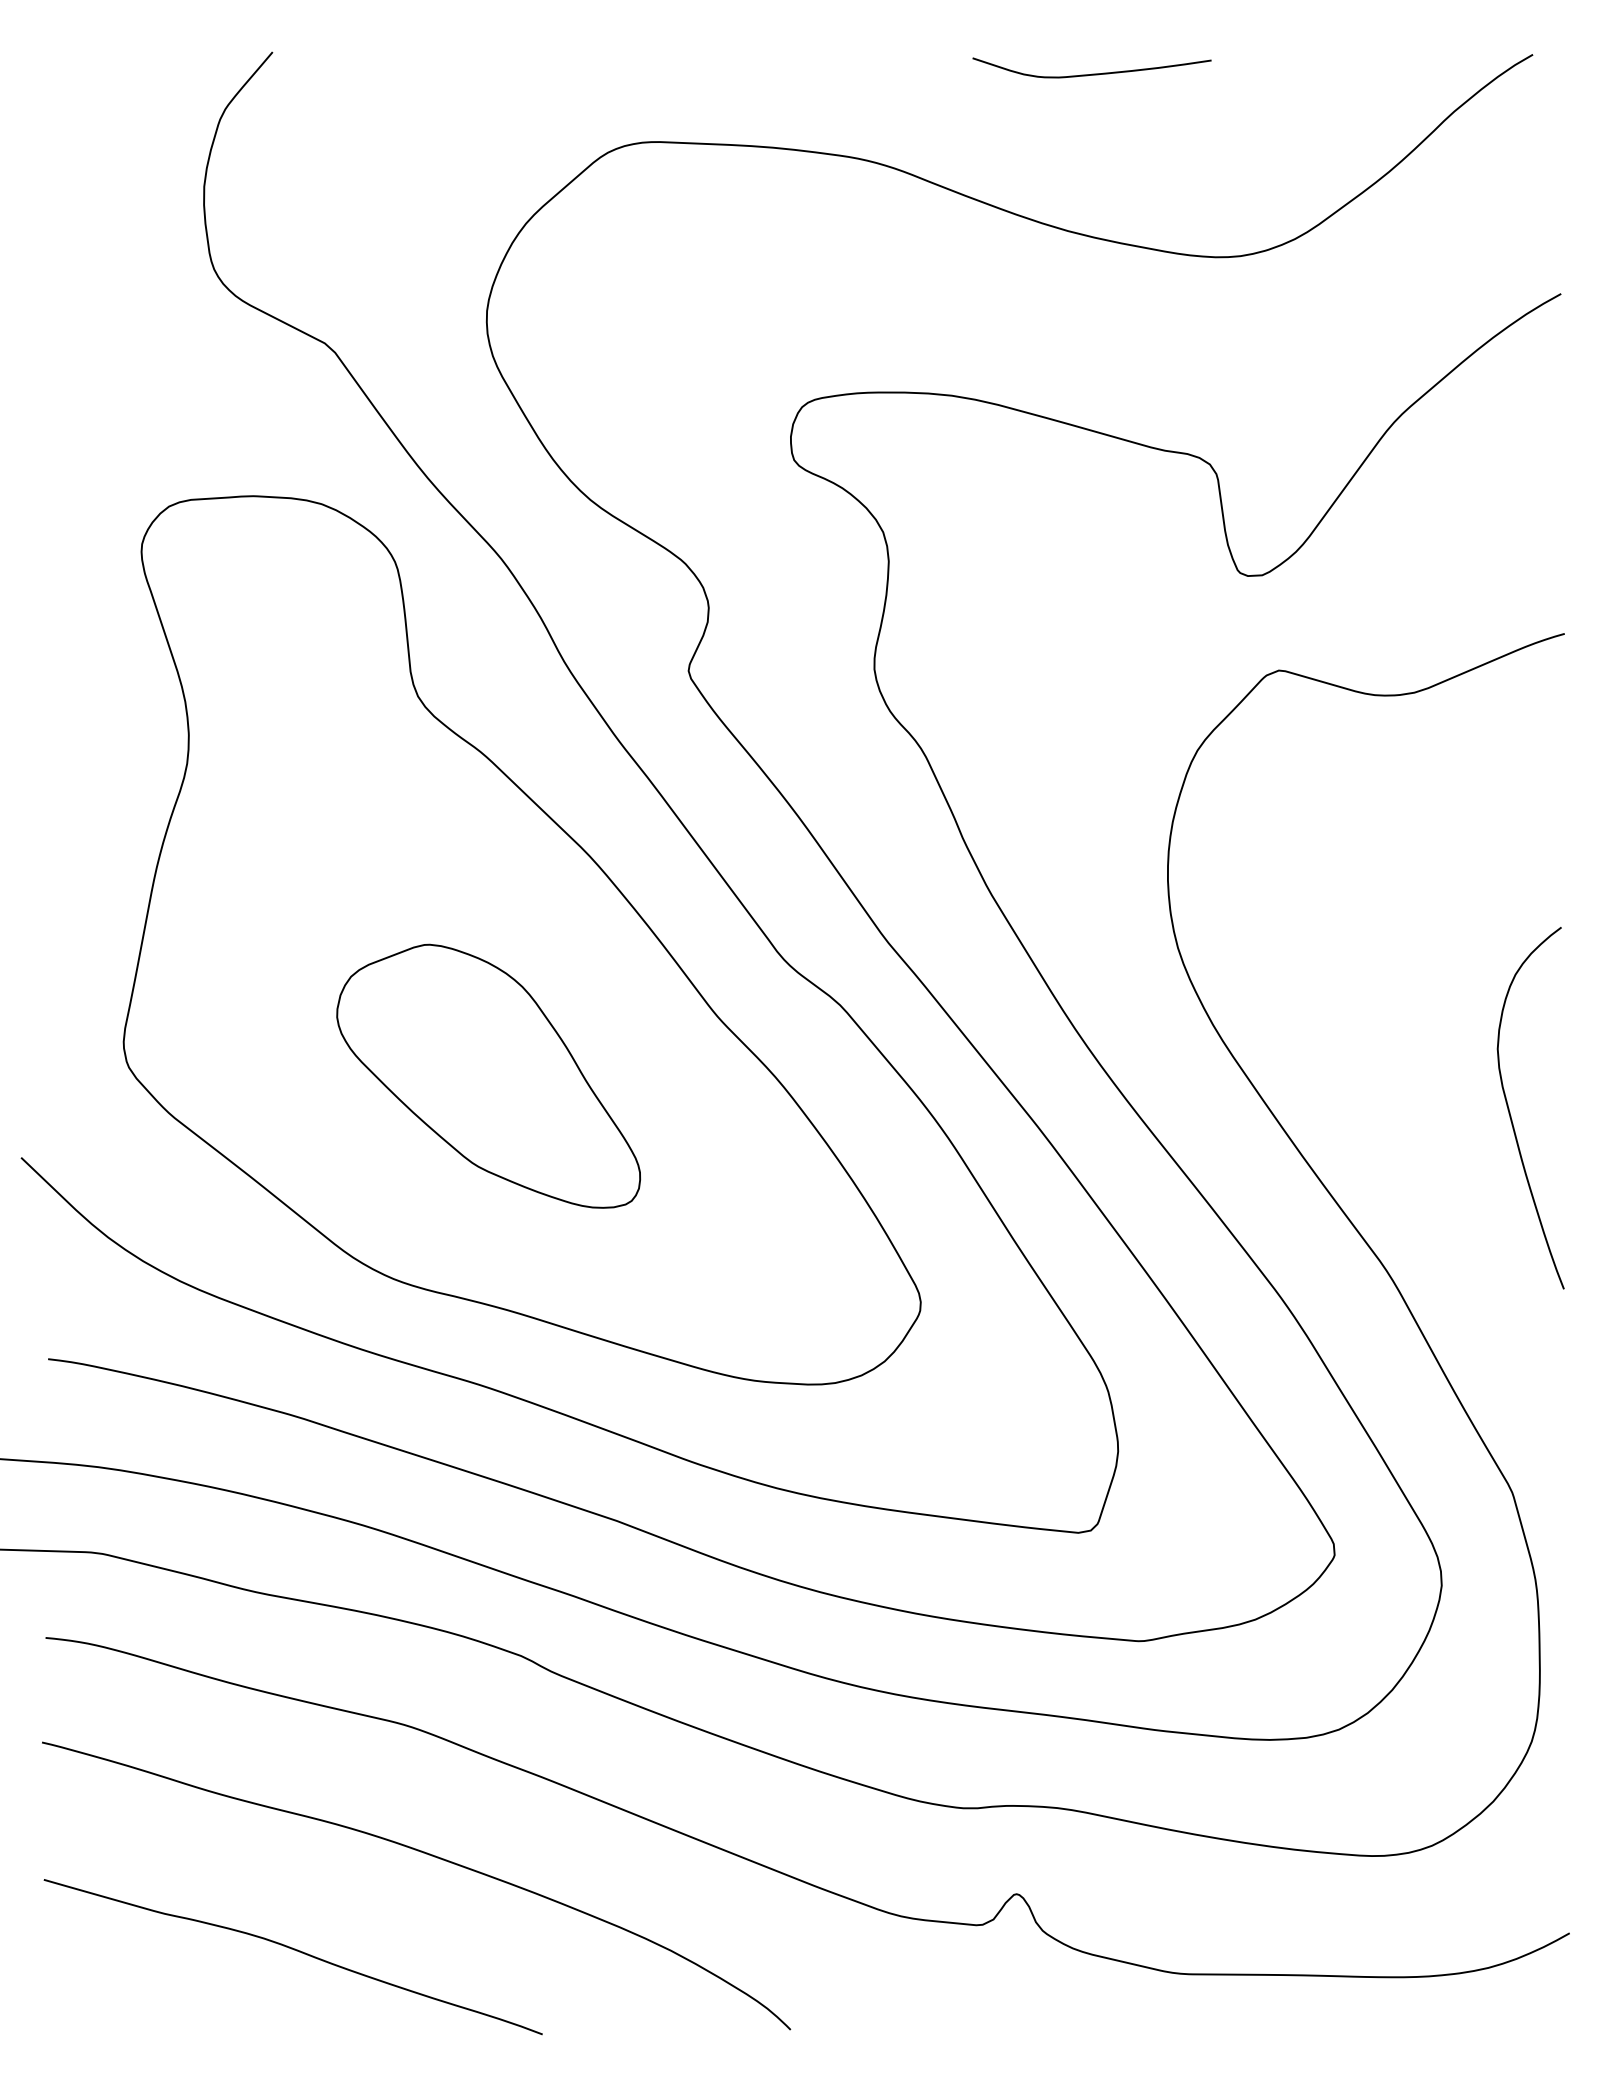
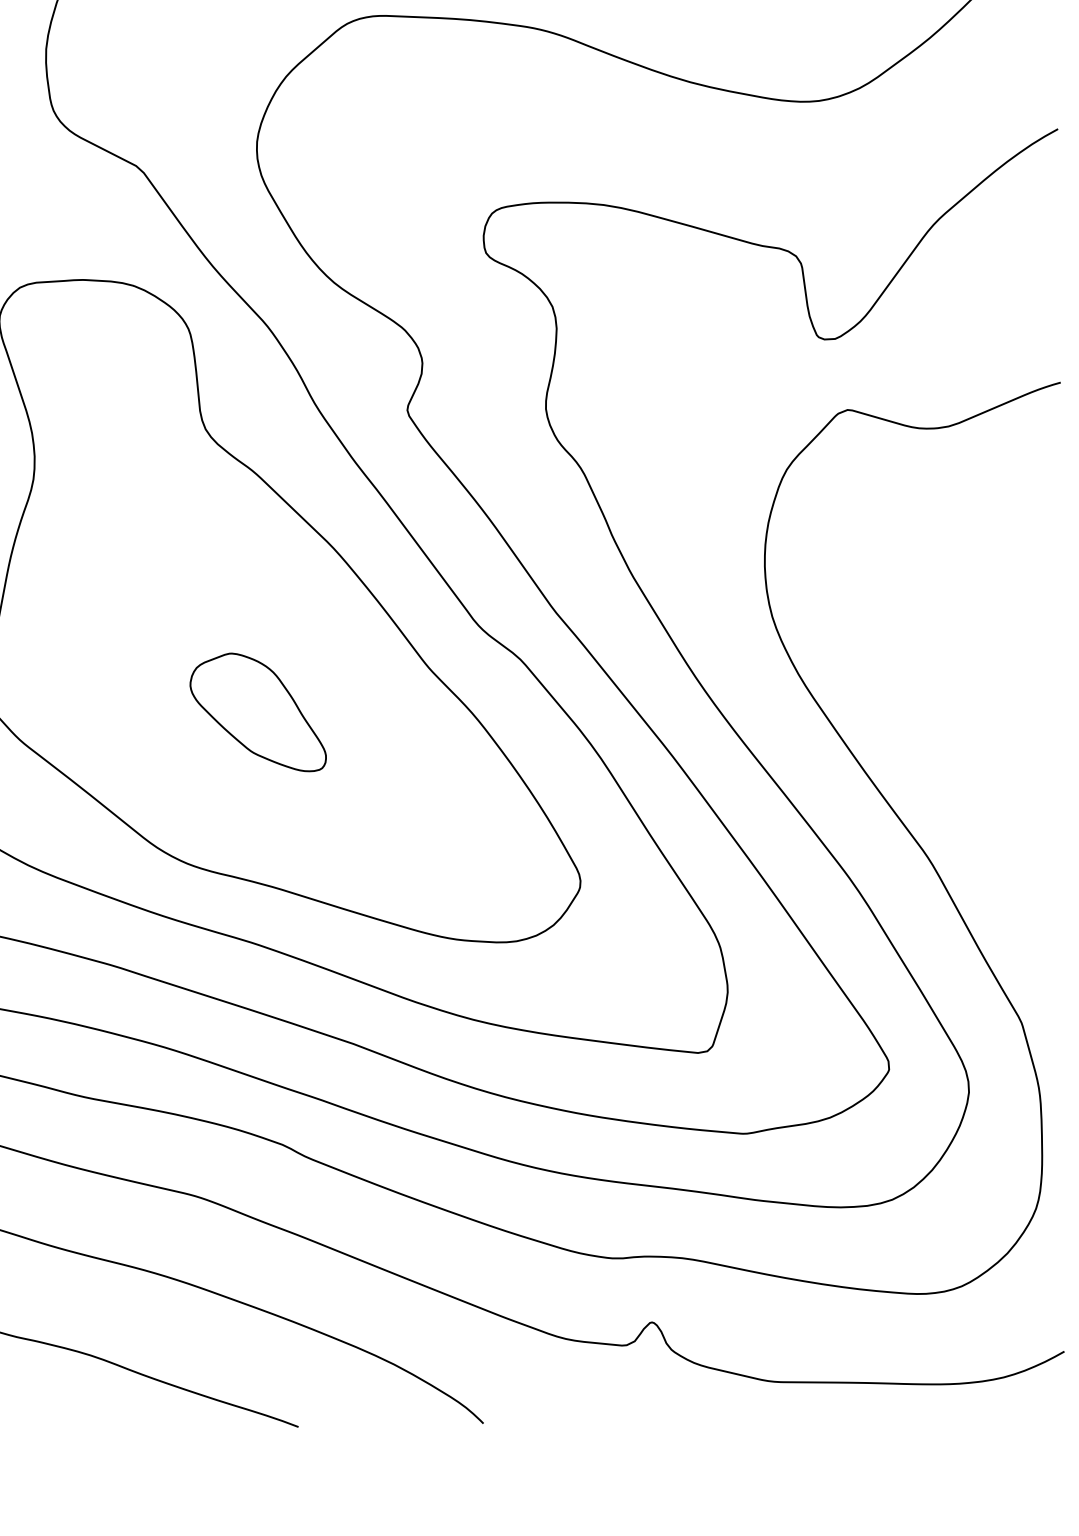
part: (488, 1075) -> (258, 711), size x0.6
curve: (1511, 1115) -> (1021, 741), removed

